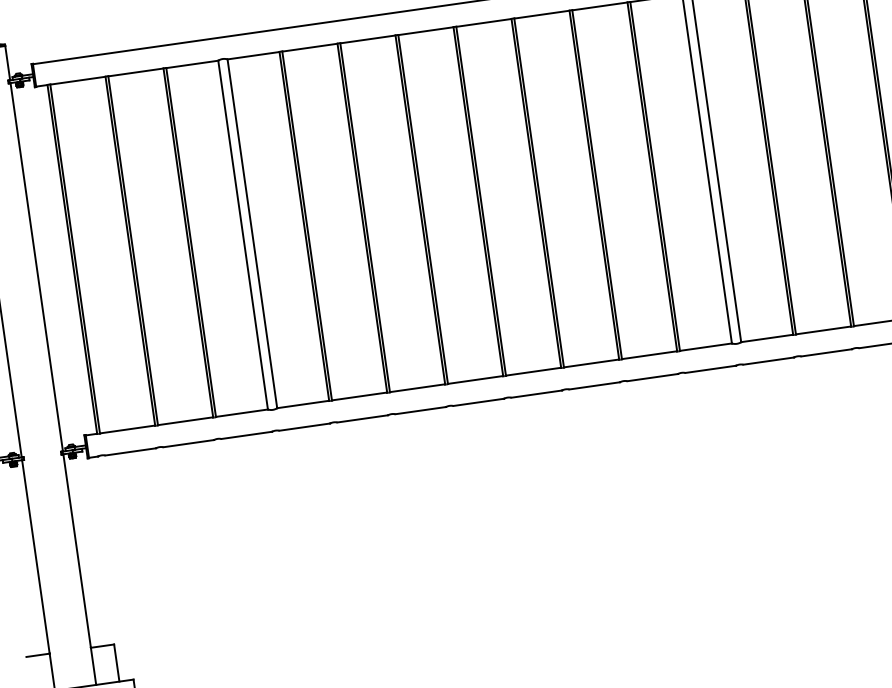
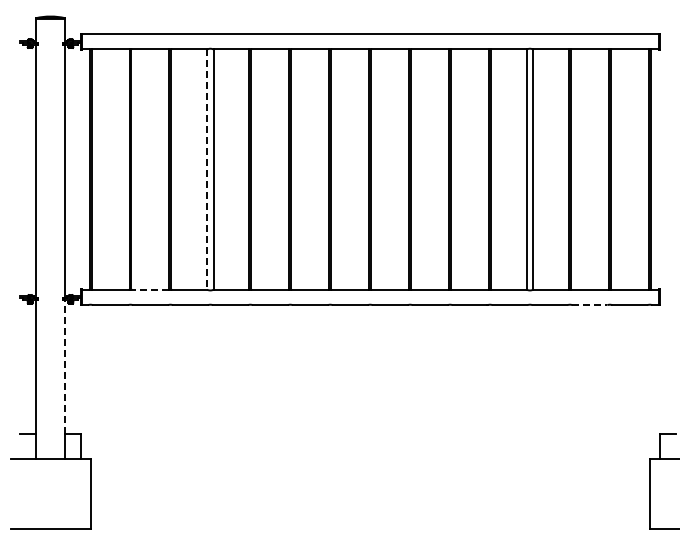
line: (243, 236) -> (207, 170), solid -> dashed
line: (827, 353) -> (590, 305), solid -> dashed
line: (184, 421) -> (149, 289), solid -> dashed
line: (76, 550) -> (64, 366), solid -> dashed

